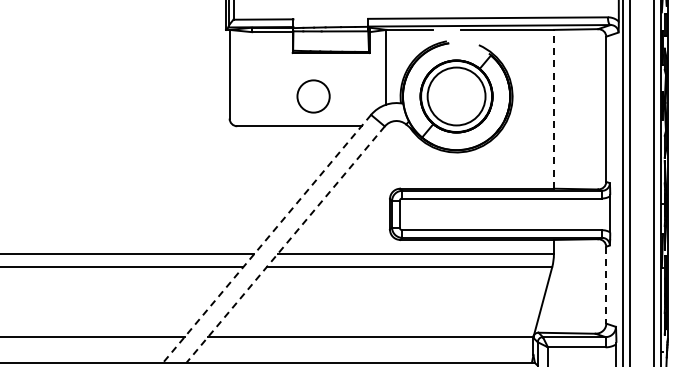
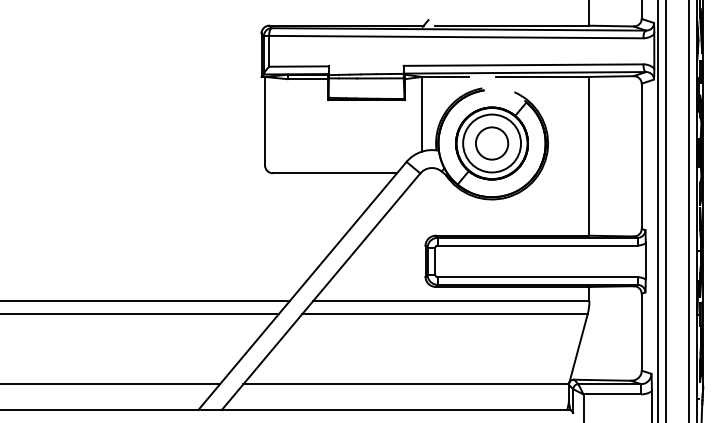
circle: (314, 96) -> (492, 143), moved
line: (554, 108) -> (589, 155), dashed -> solid
line: (267, 238) -> (302, 285), dashed -> solid
line: (285, 245) -> (320, 292), dashed -> solid
line: (606, 285) -> (641, 332), dashed -> solid

